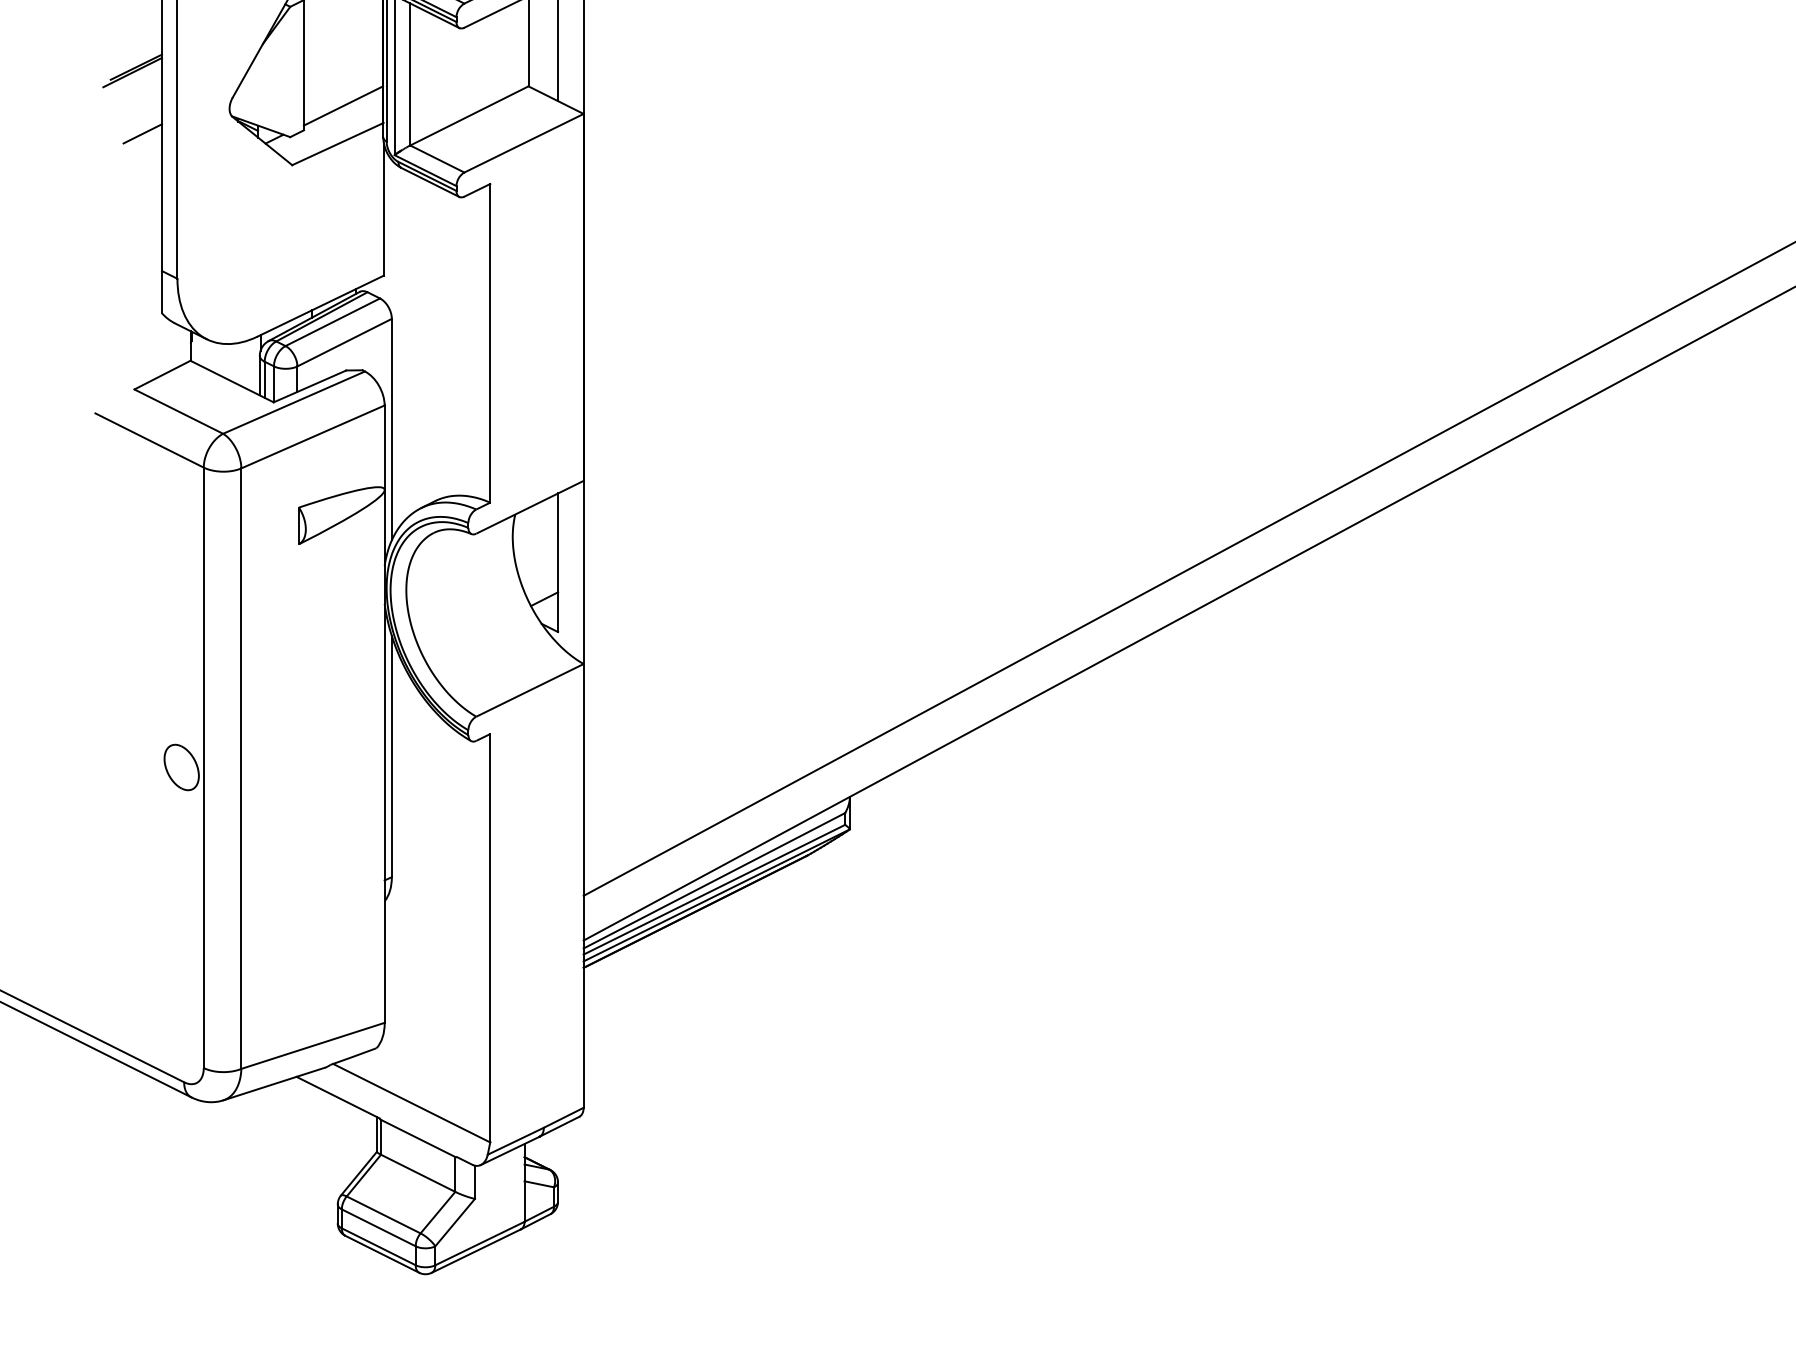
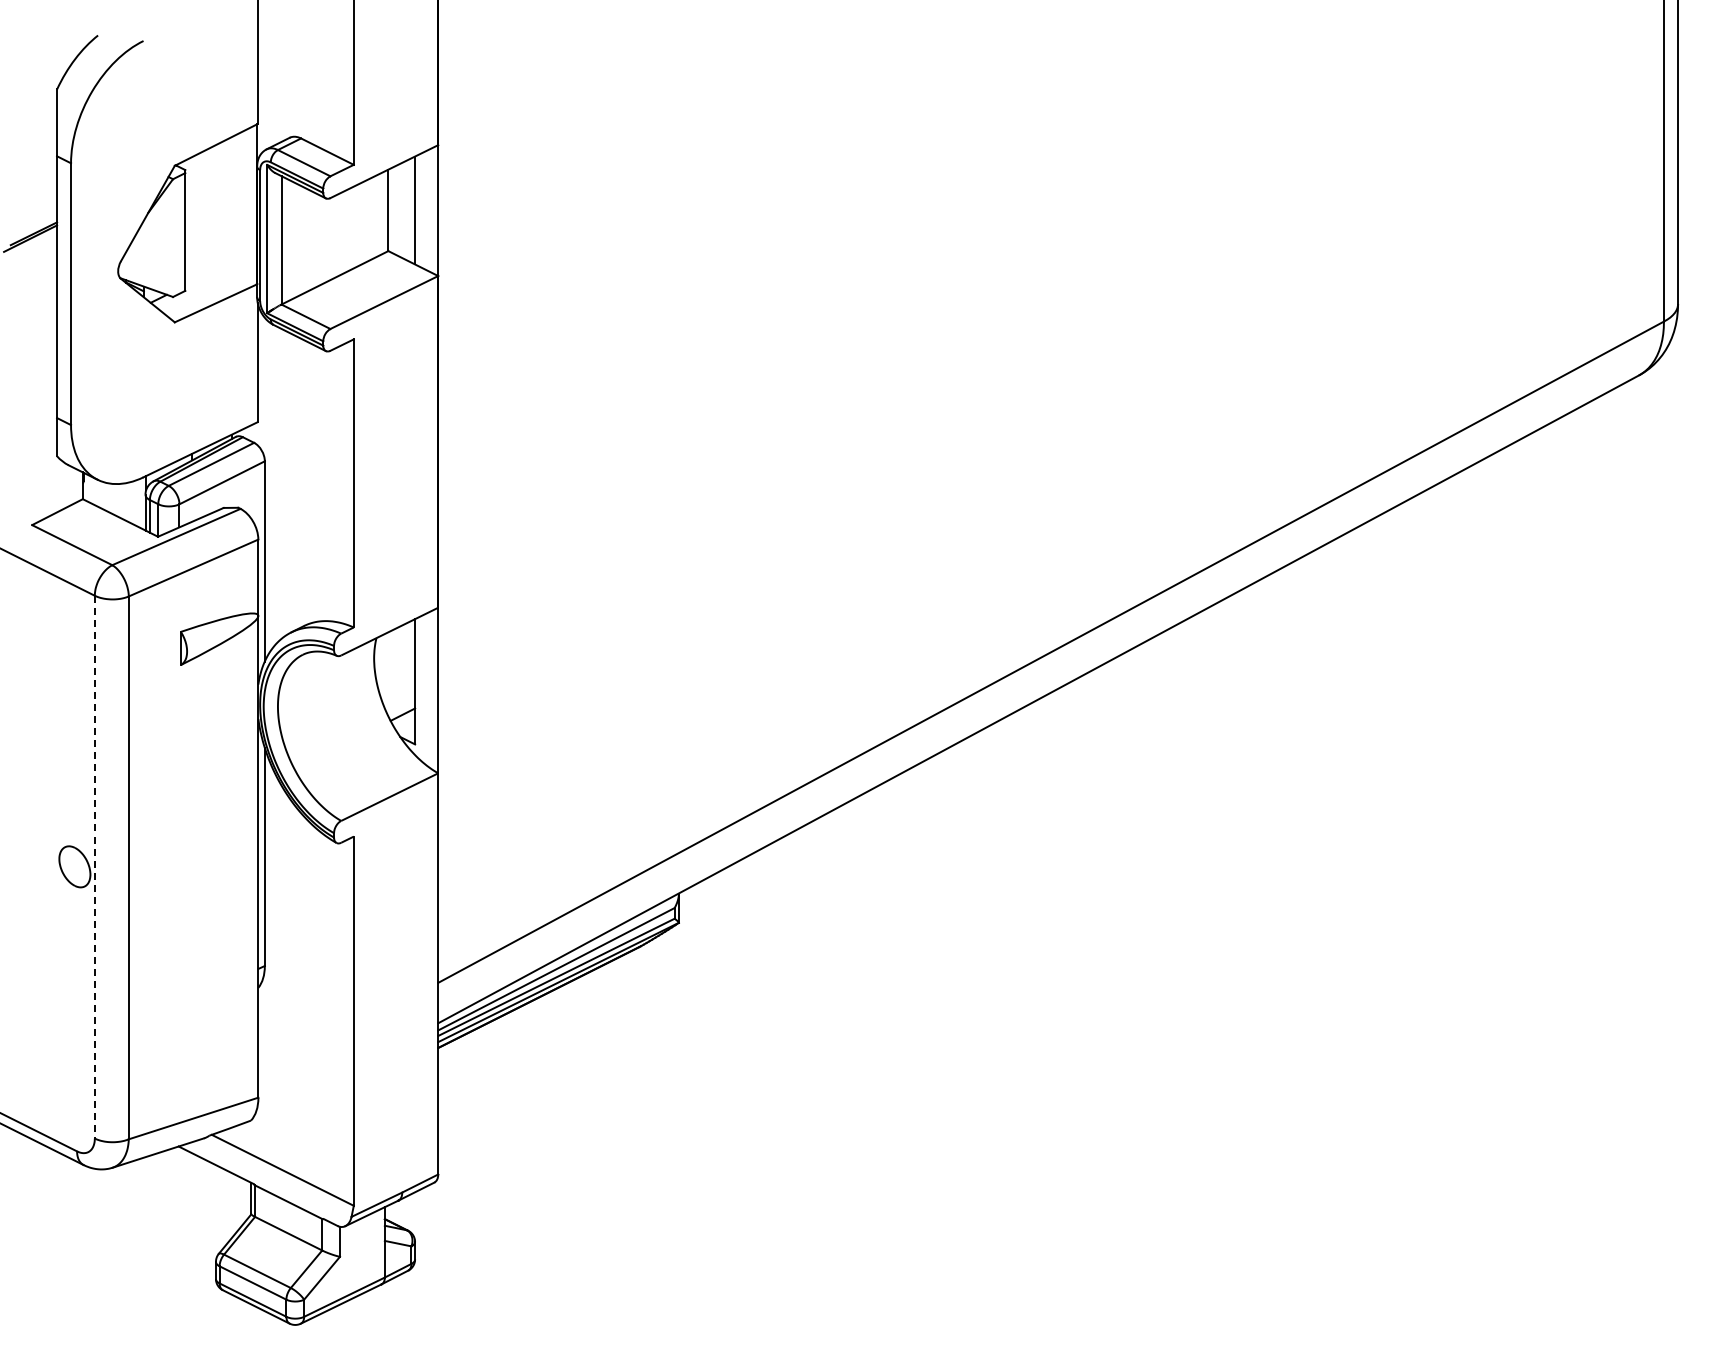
line: (342, 105) -> (220, 268), removed
line: (142, 133) -> (39, 293), removed
line: (203, 768) -> (94, 867), solid -> dashed

